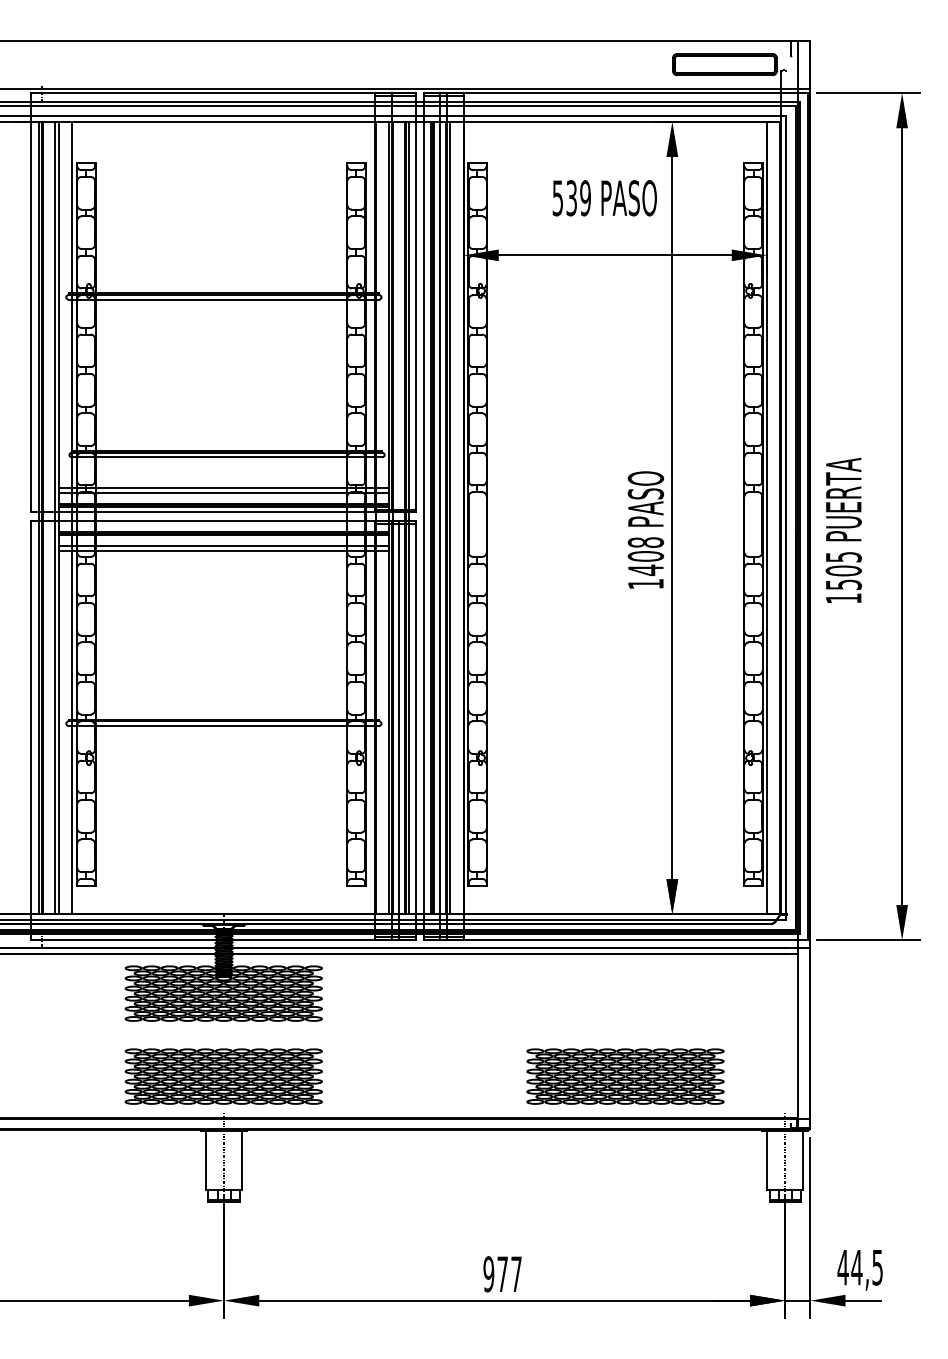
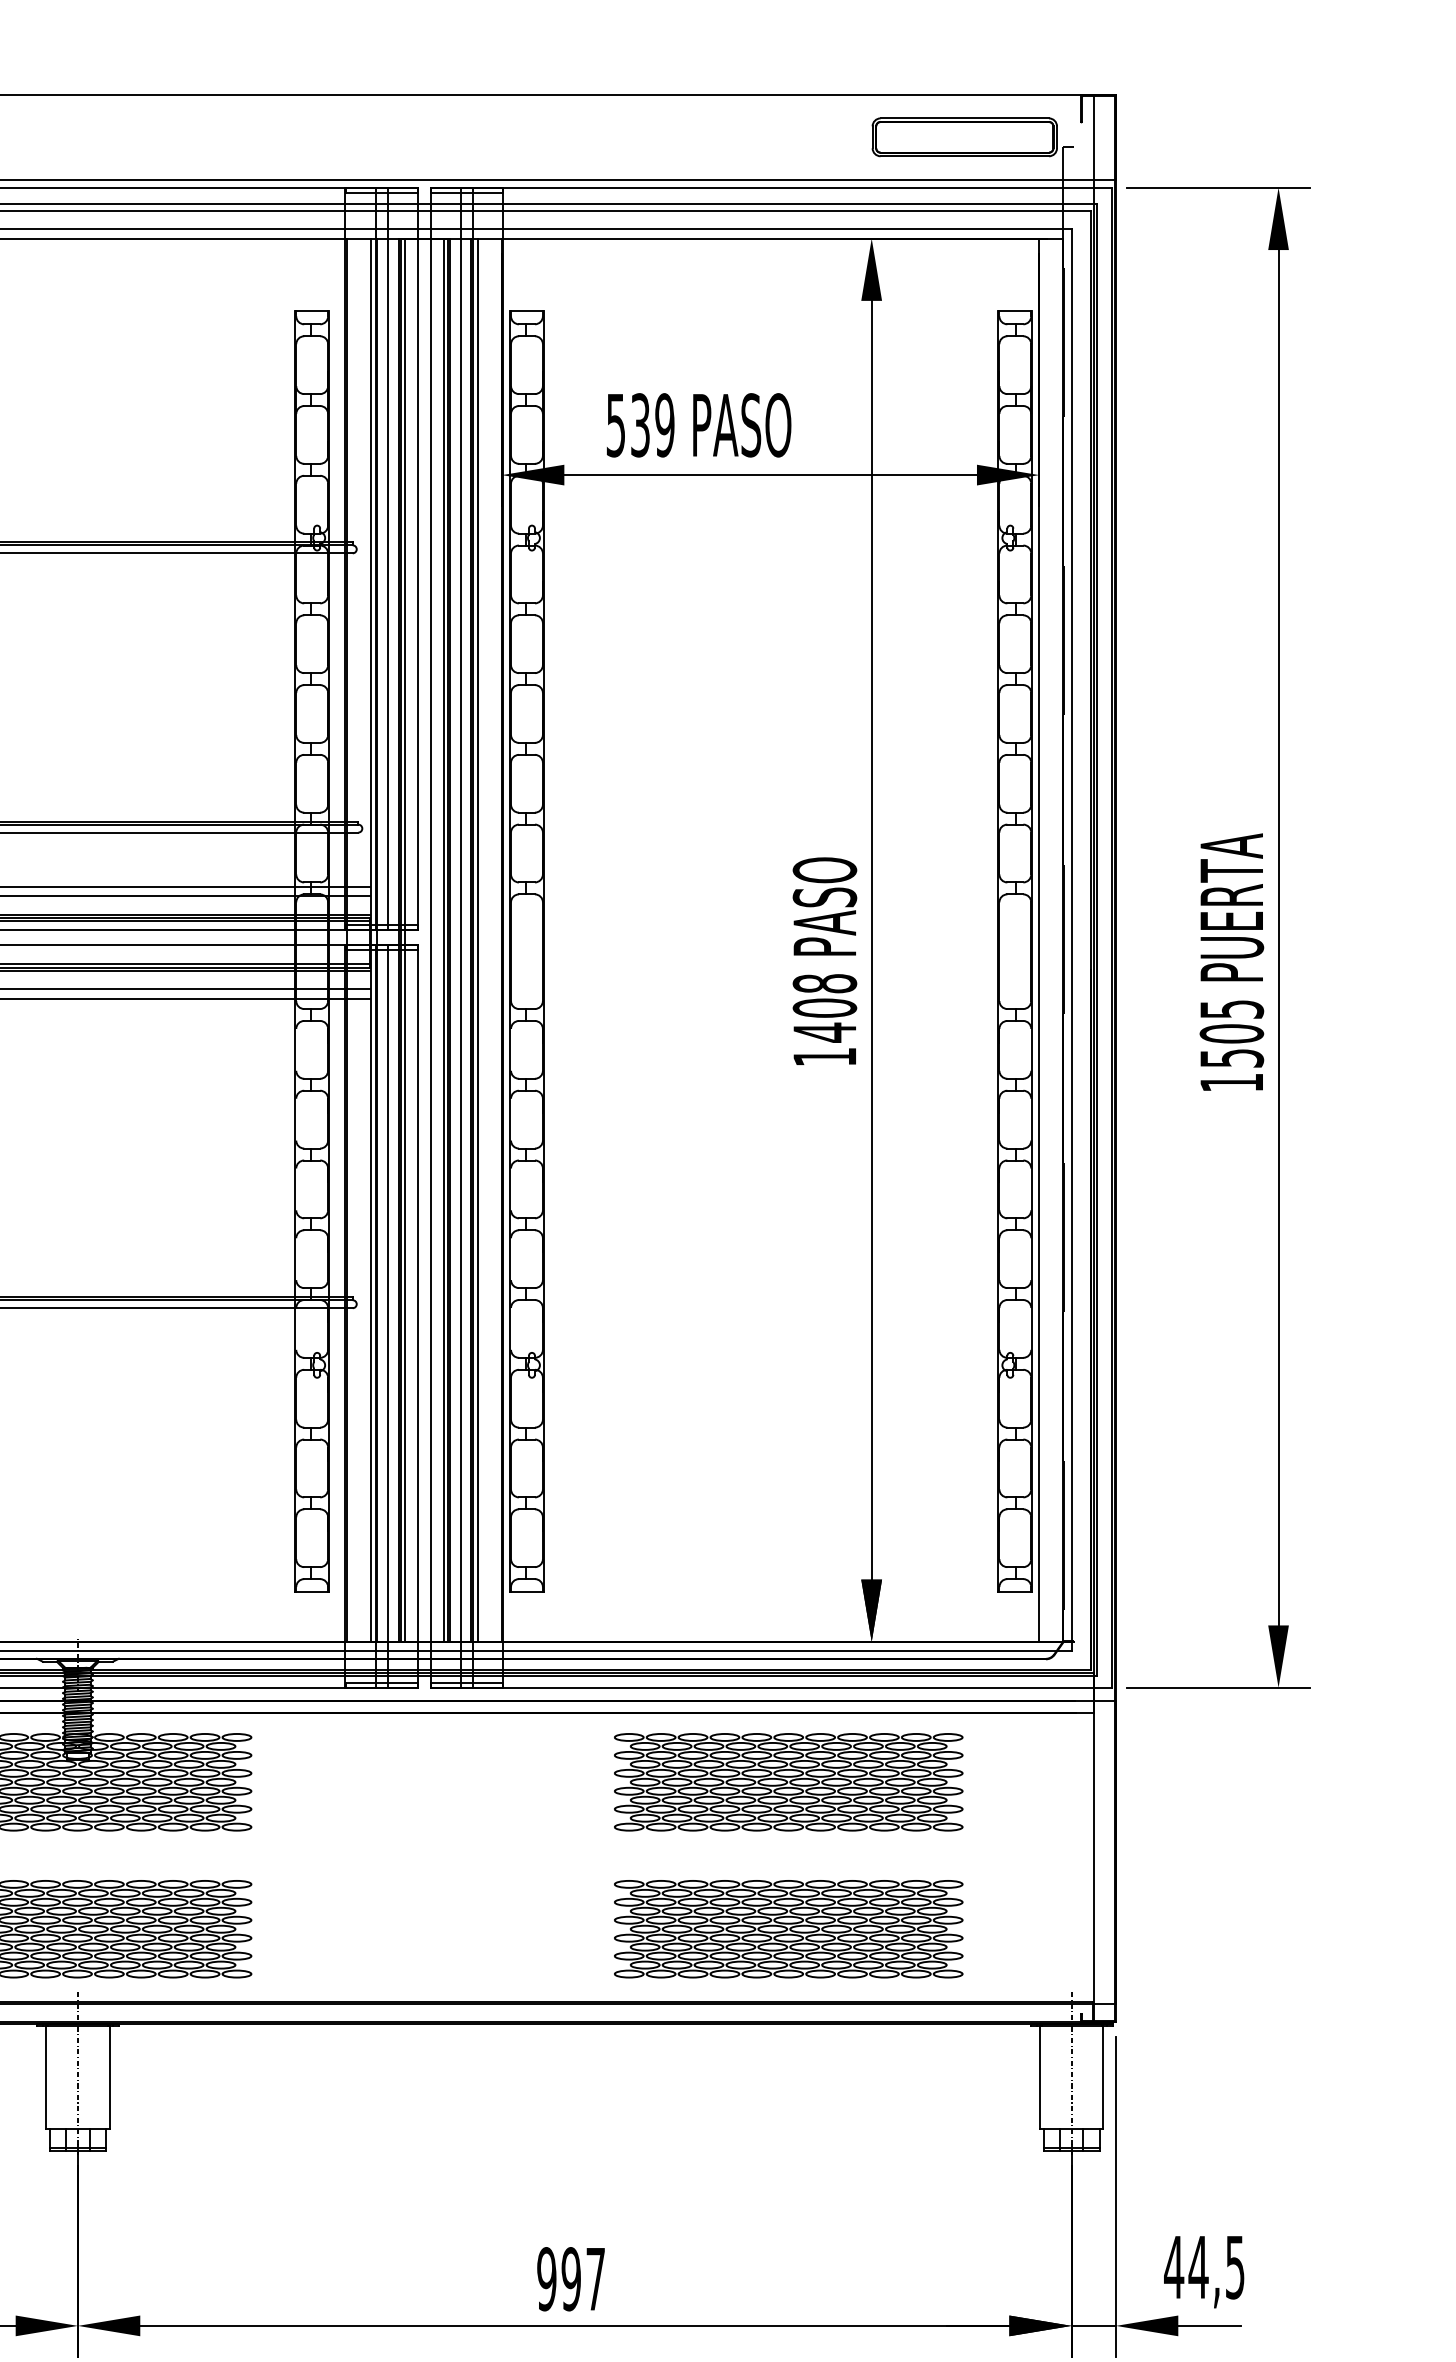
text: (604, 198) -> (698, 425), moved
line: (398, 302) -> (386, 558), added
text: (843, 529) -> (1231, 960), moved
part: (625, 993) -> (788, 1782), added
text: (502, 1274) -> (570, 2279), 977 -> 997

